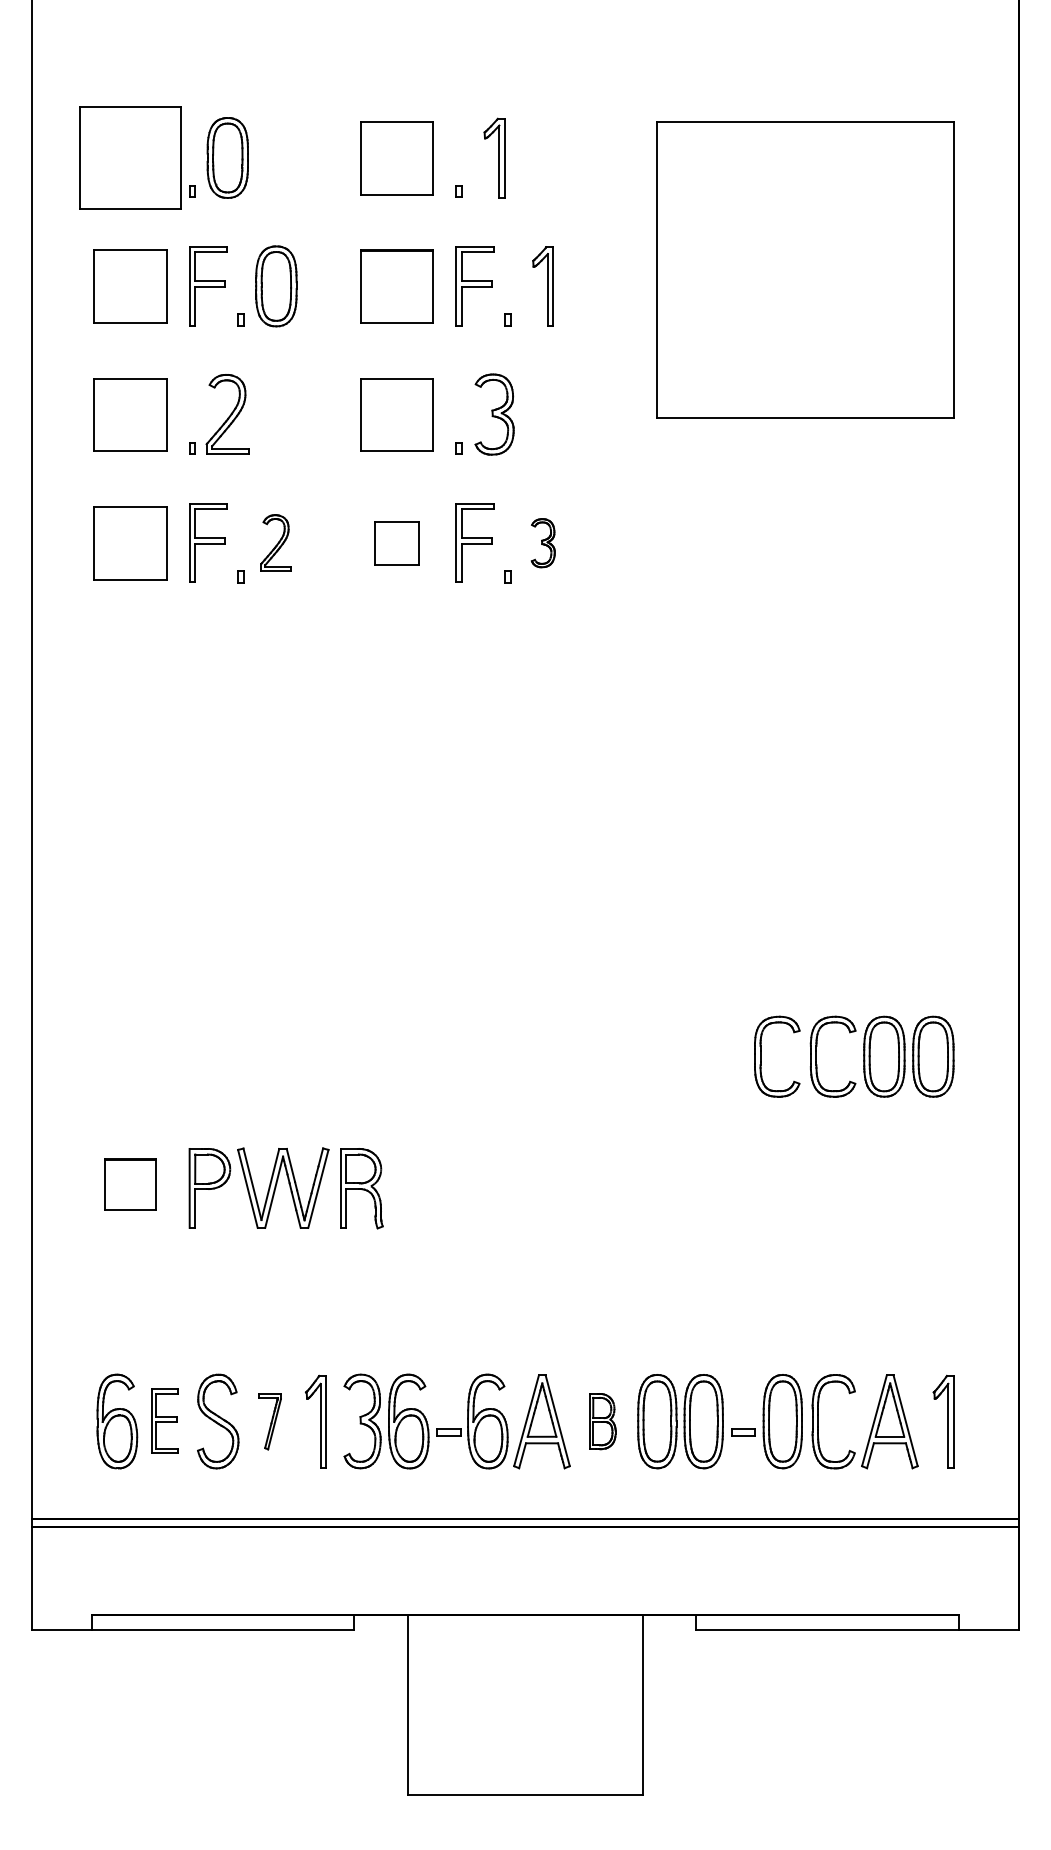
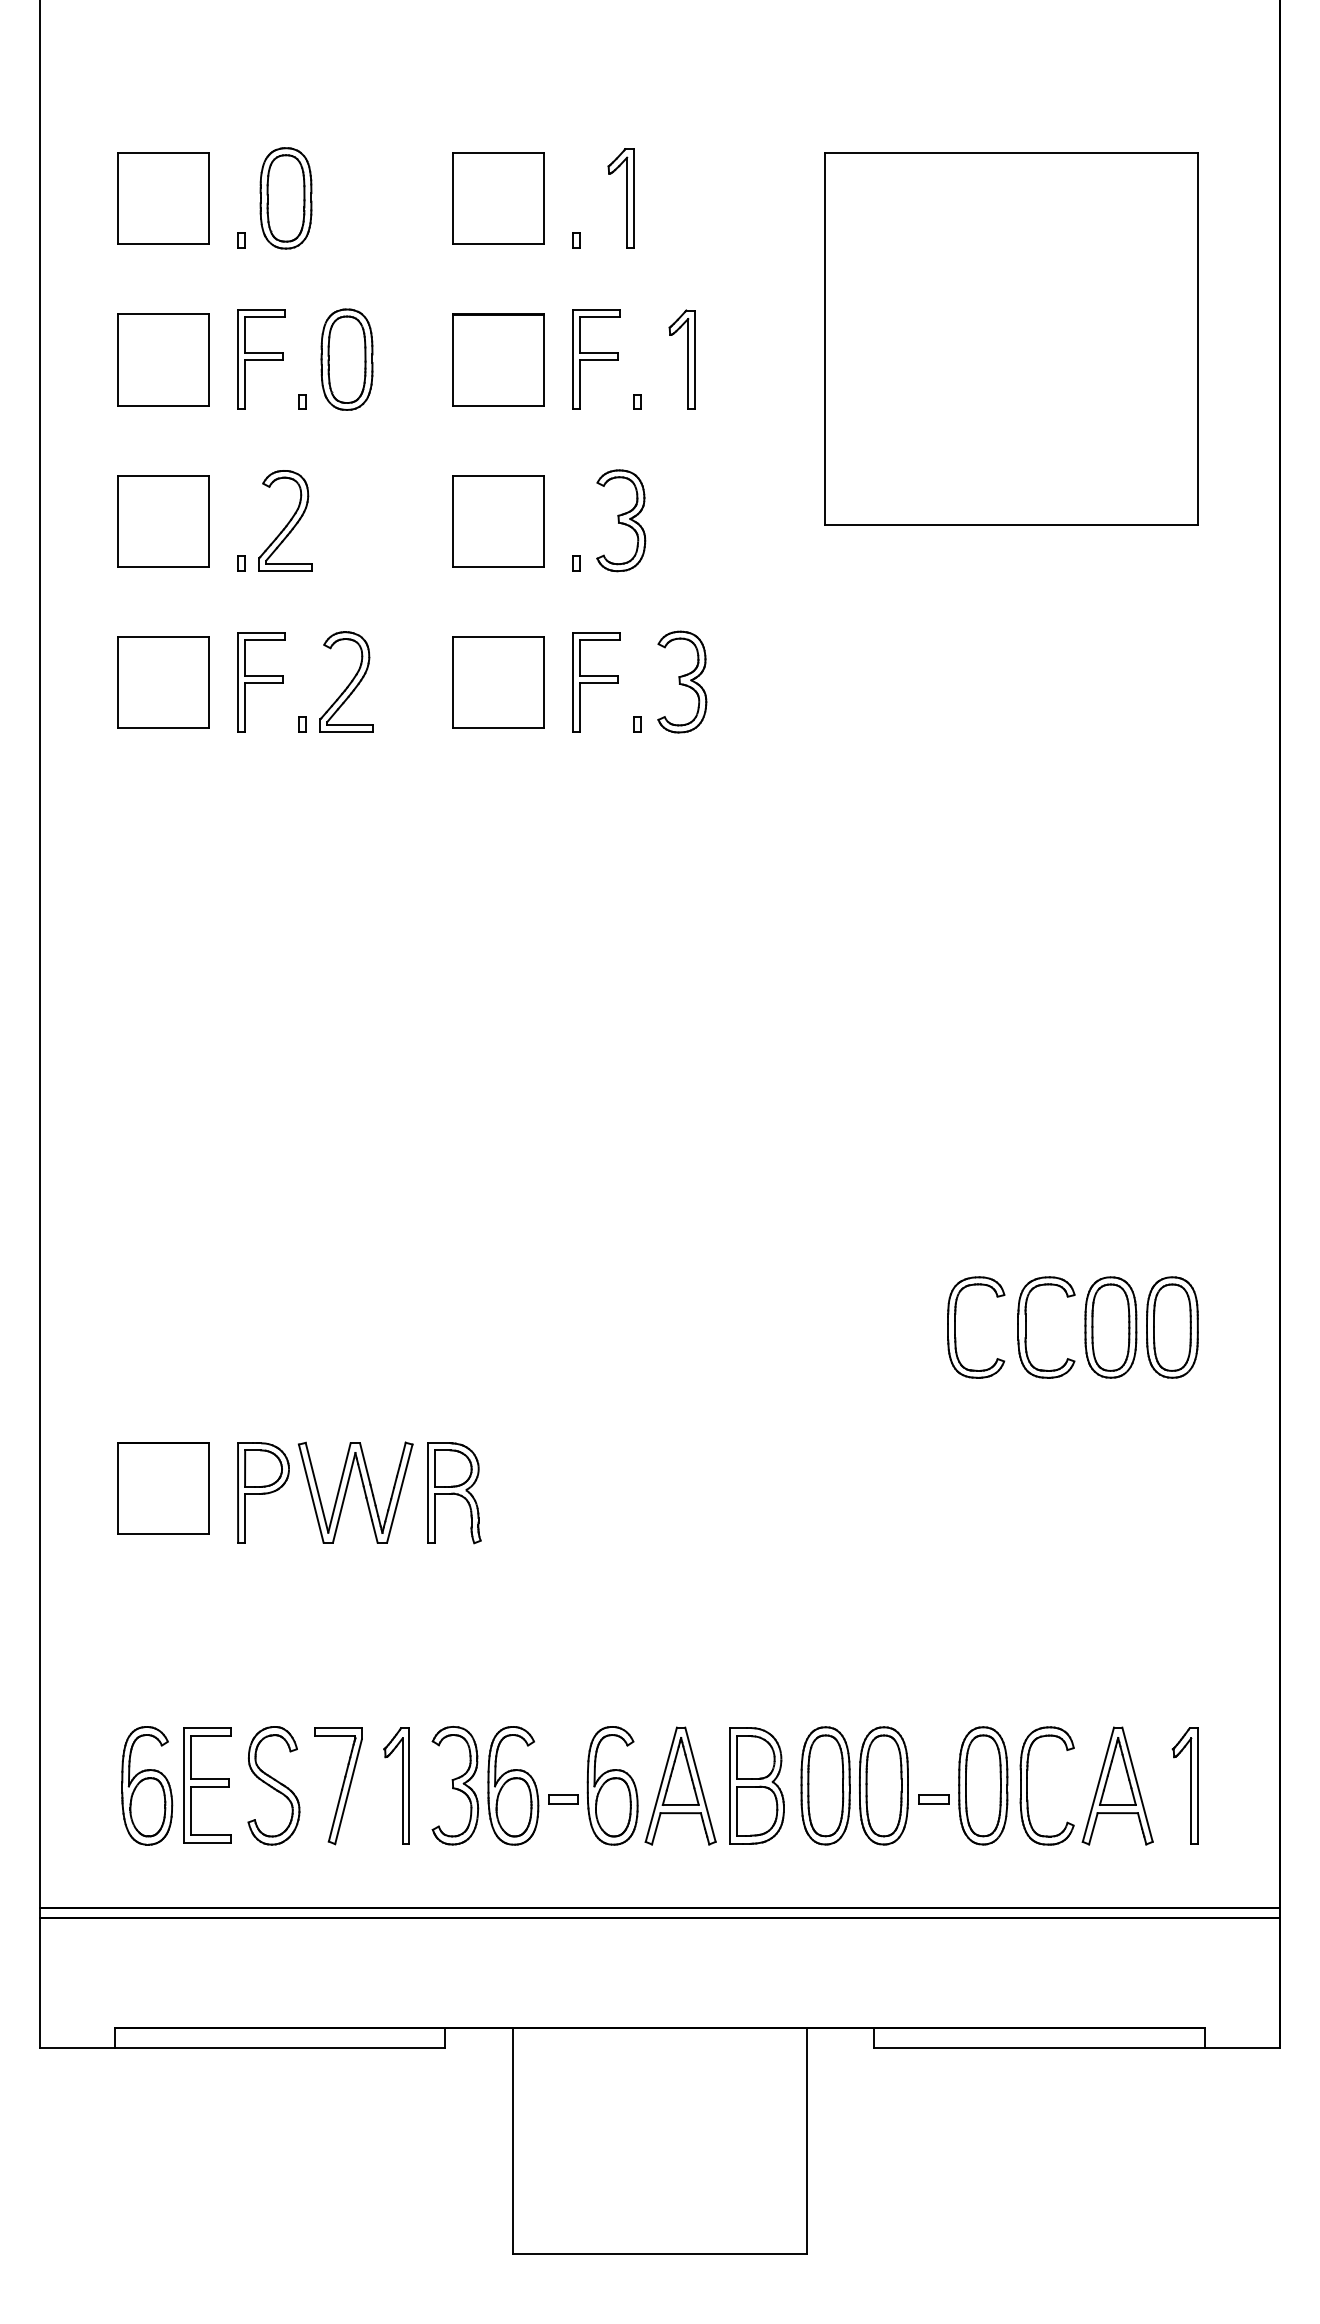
part: (130, 158) -> (163, 199), size x0.71
part: (275, 542) -> (345, 681), size x1.43
part: (396, 543) -> (497, 682), size x1.67
part: (543, 543) -> (682, 682), size x1.67
part: (130, 1184) -> (163, 1488), size x1.43
part: (165, 1420) -> (207, 1784), size x1.43
part: (269, 1421) -> (338, 1785), size x1.67
part: (602, 1421) -> (756, 1785), size x1.67

